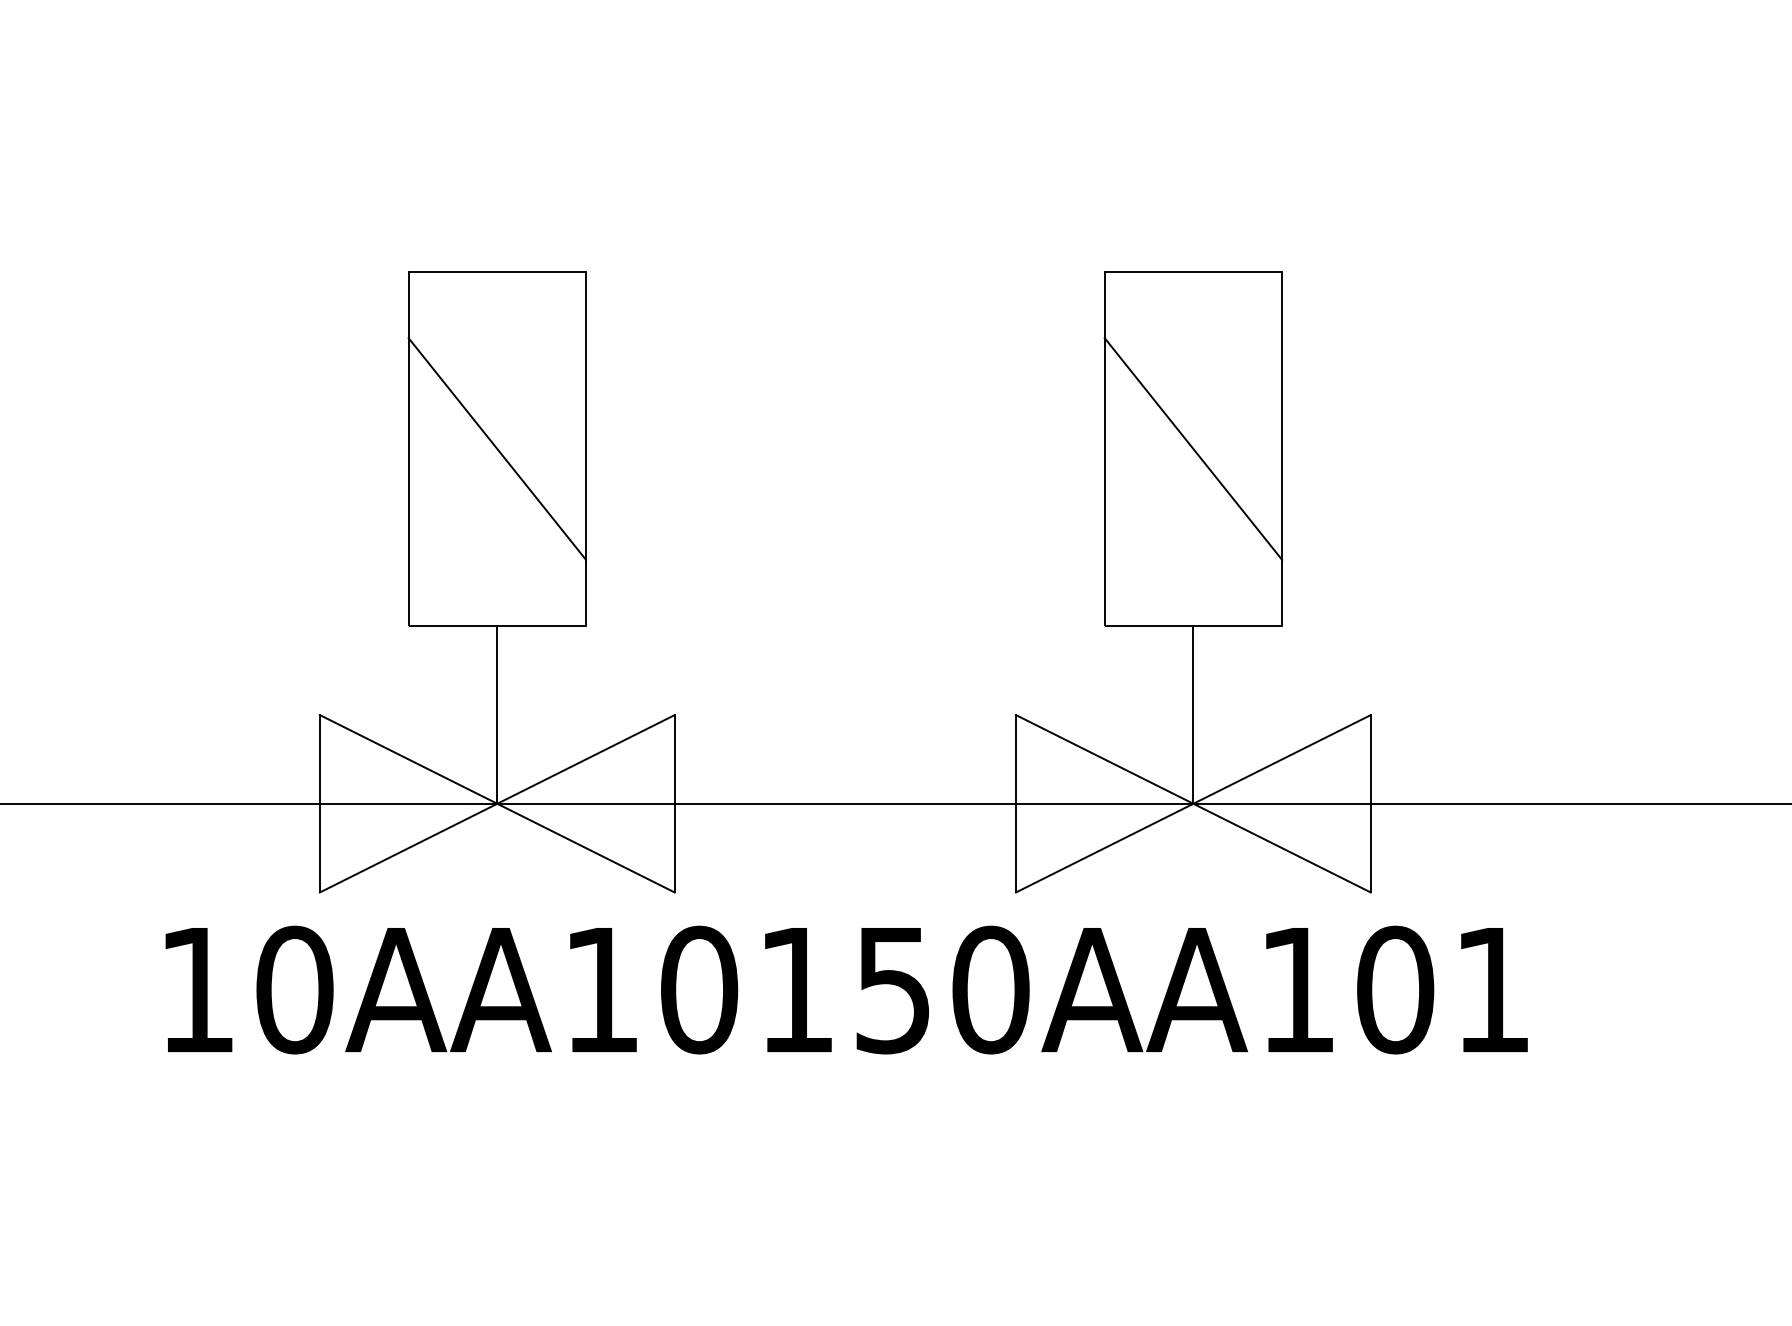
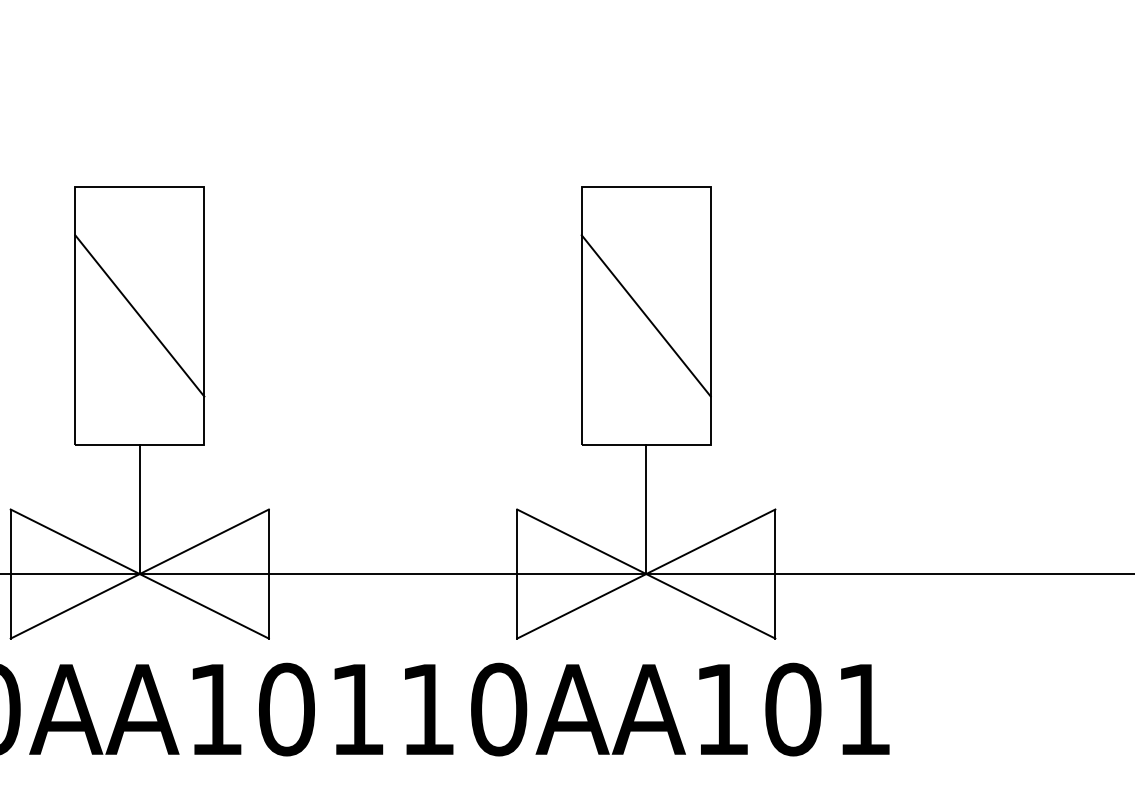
text: (892, 991) -> (427, 710), 50AA101 -> 10AA101

